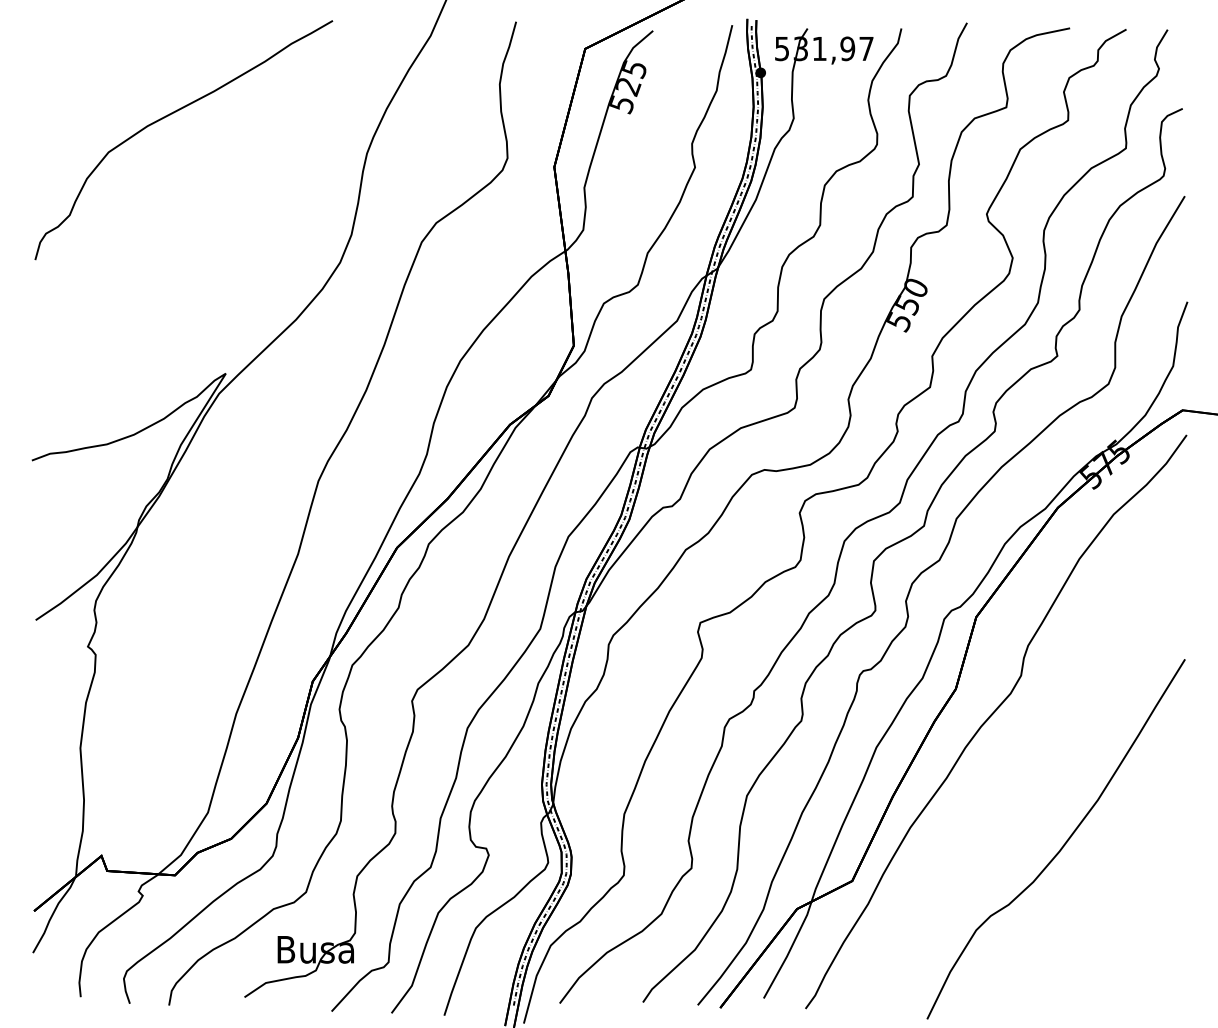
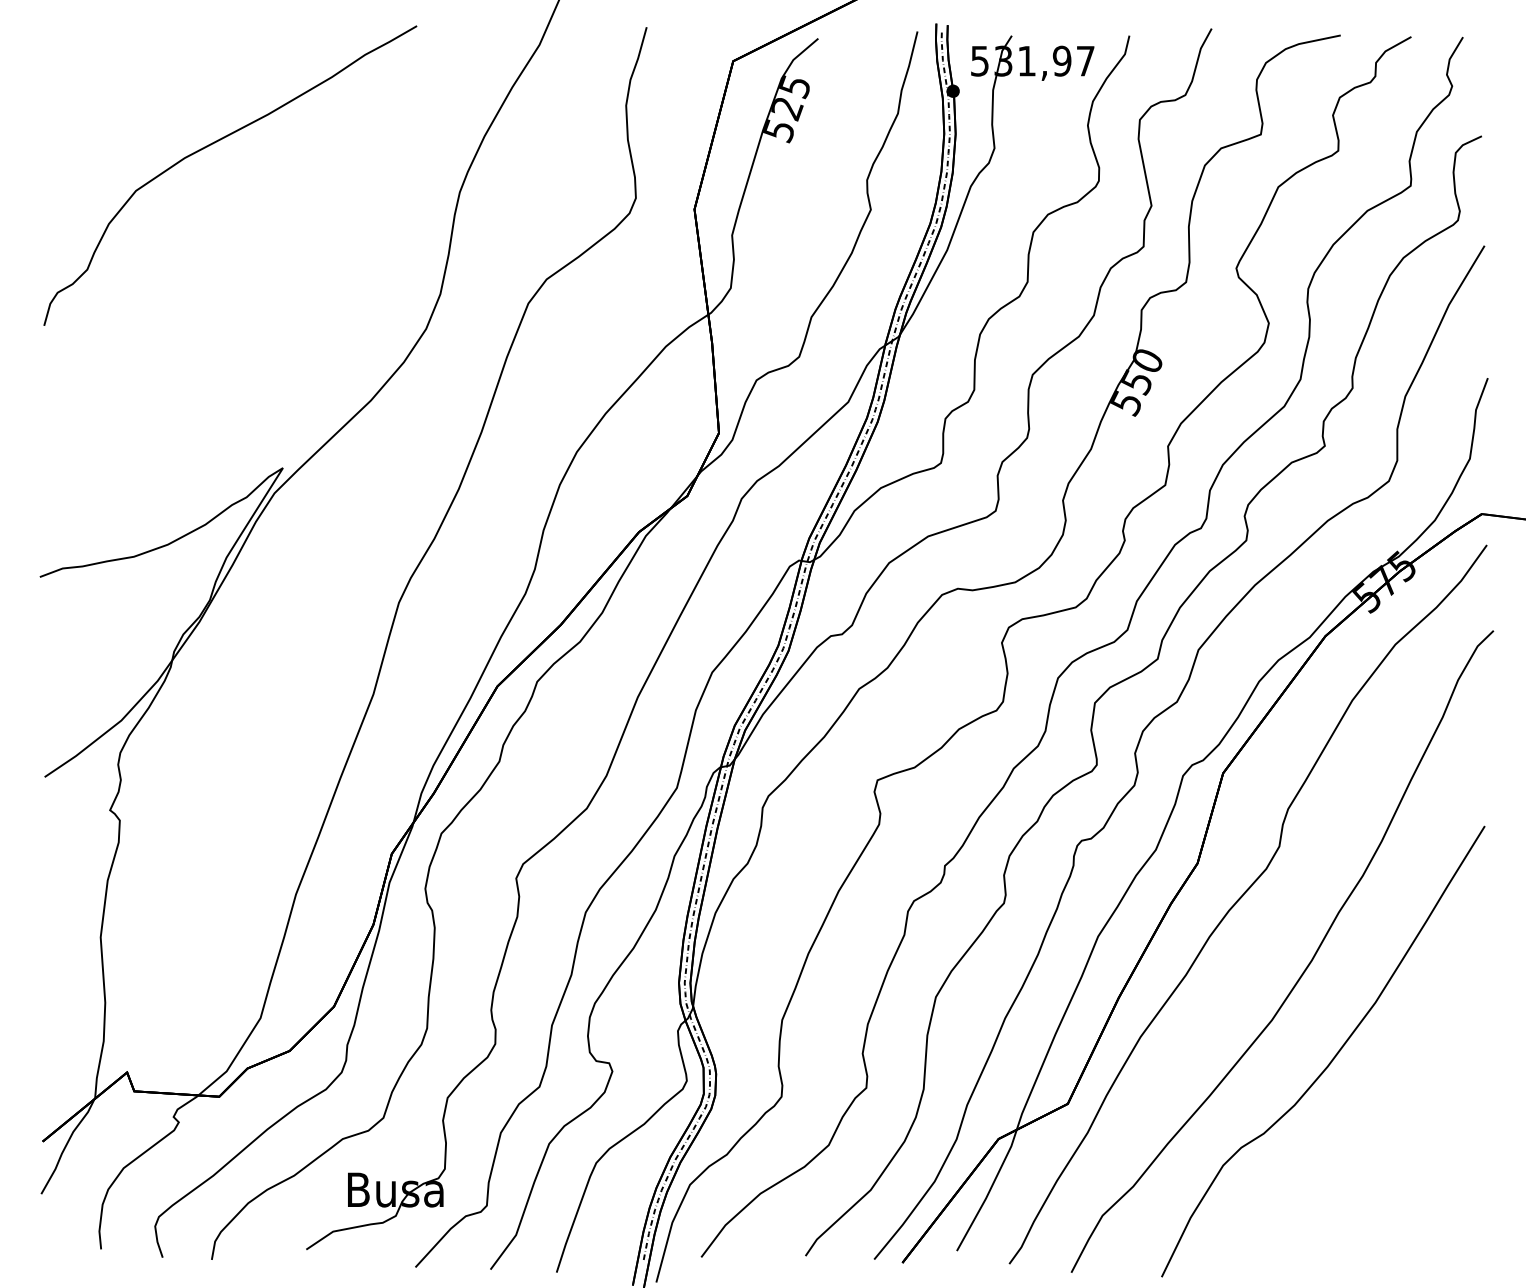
curve: (1042, 771) -> (1306, 966), added

